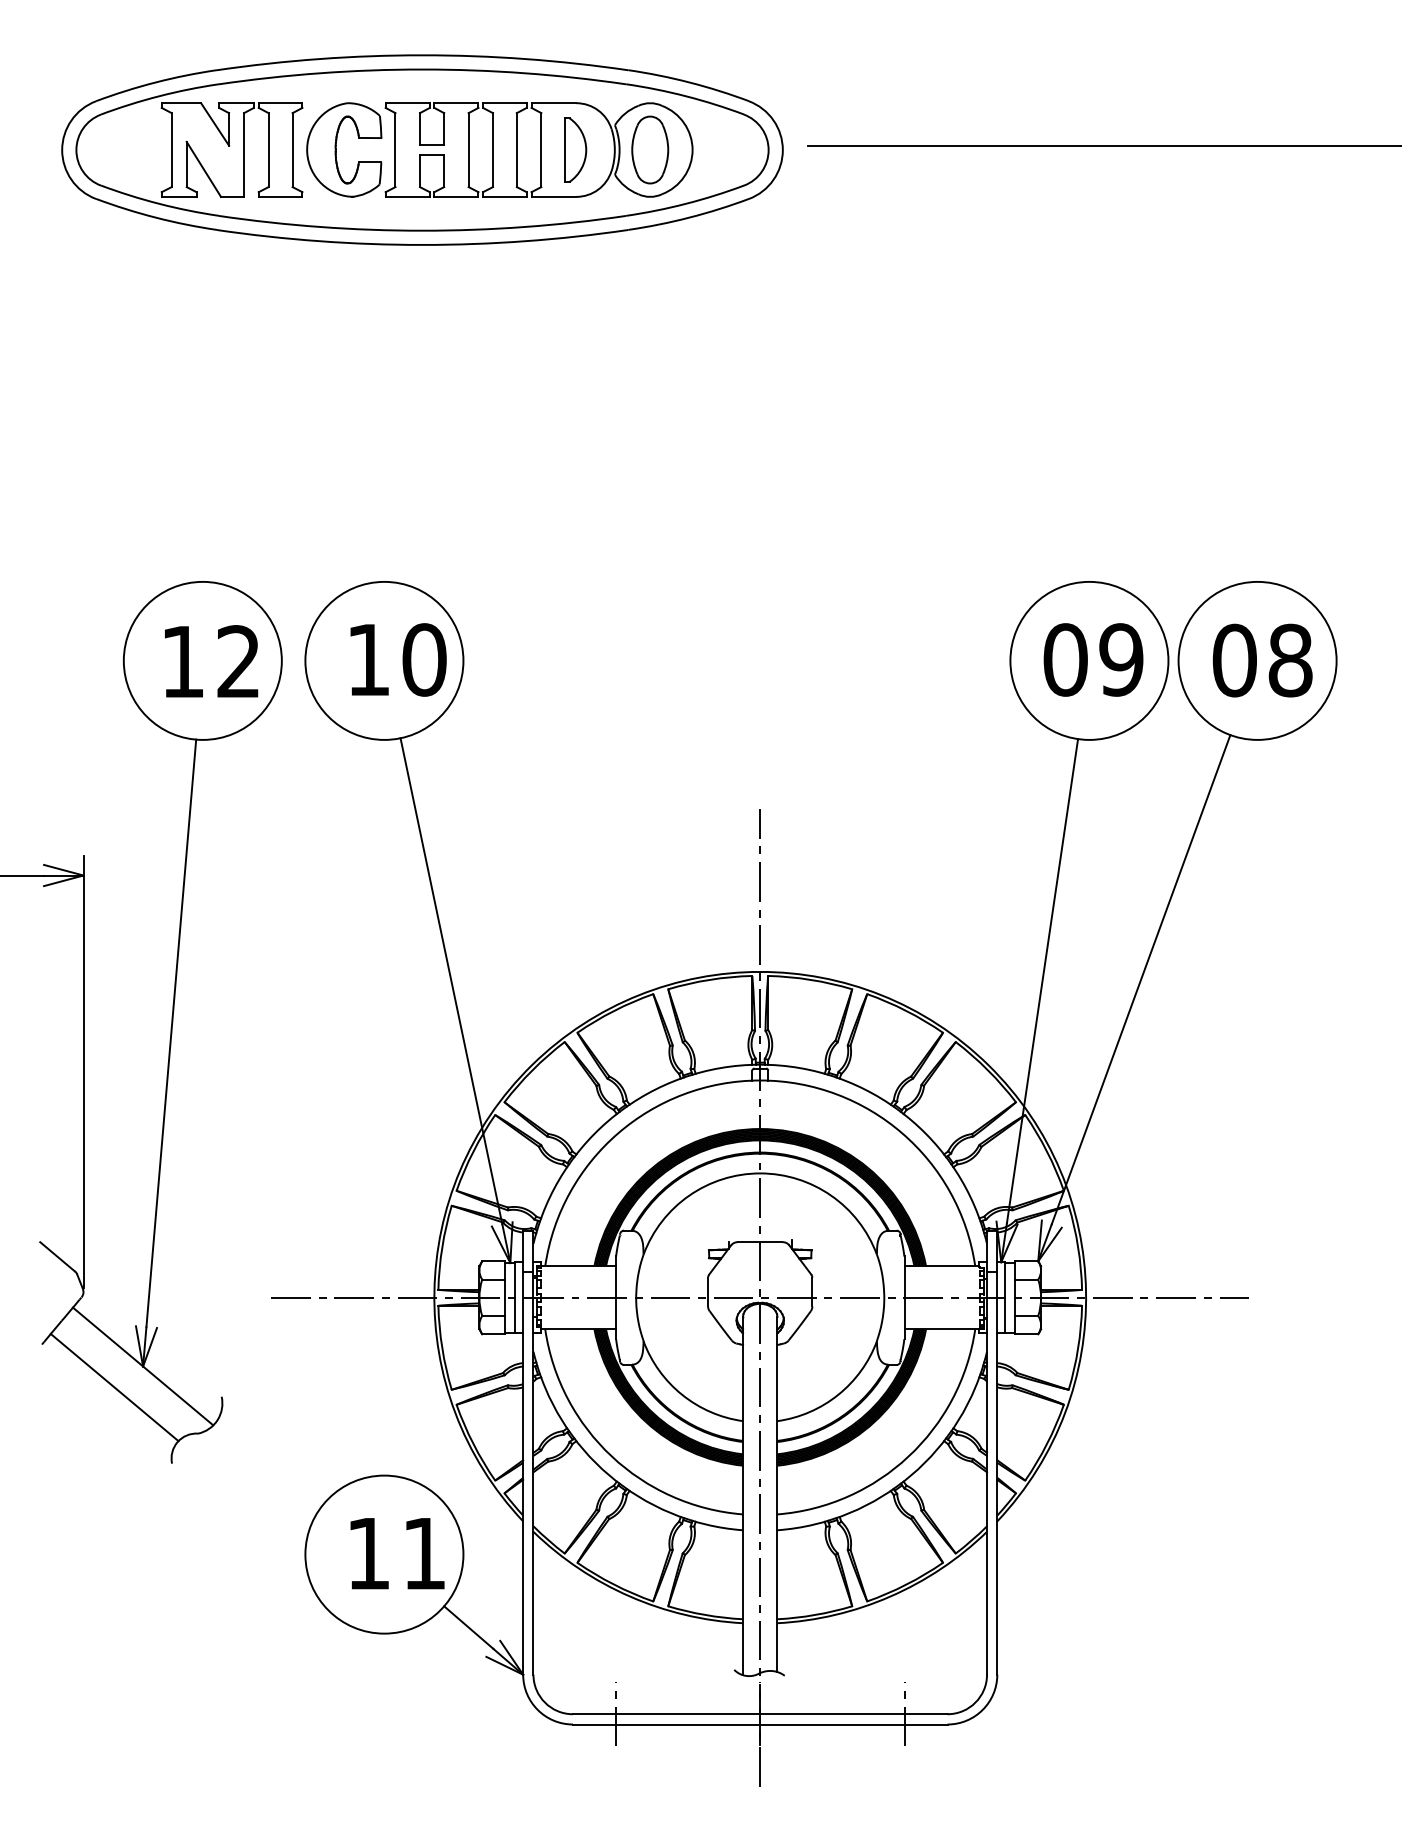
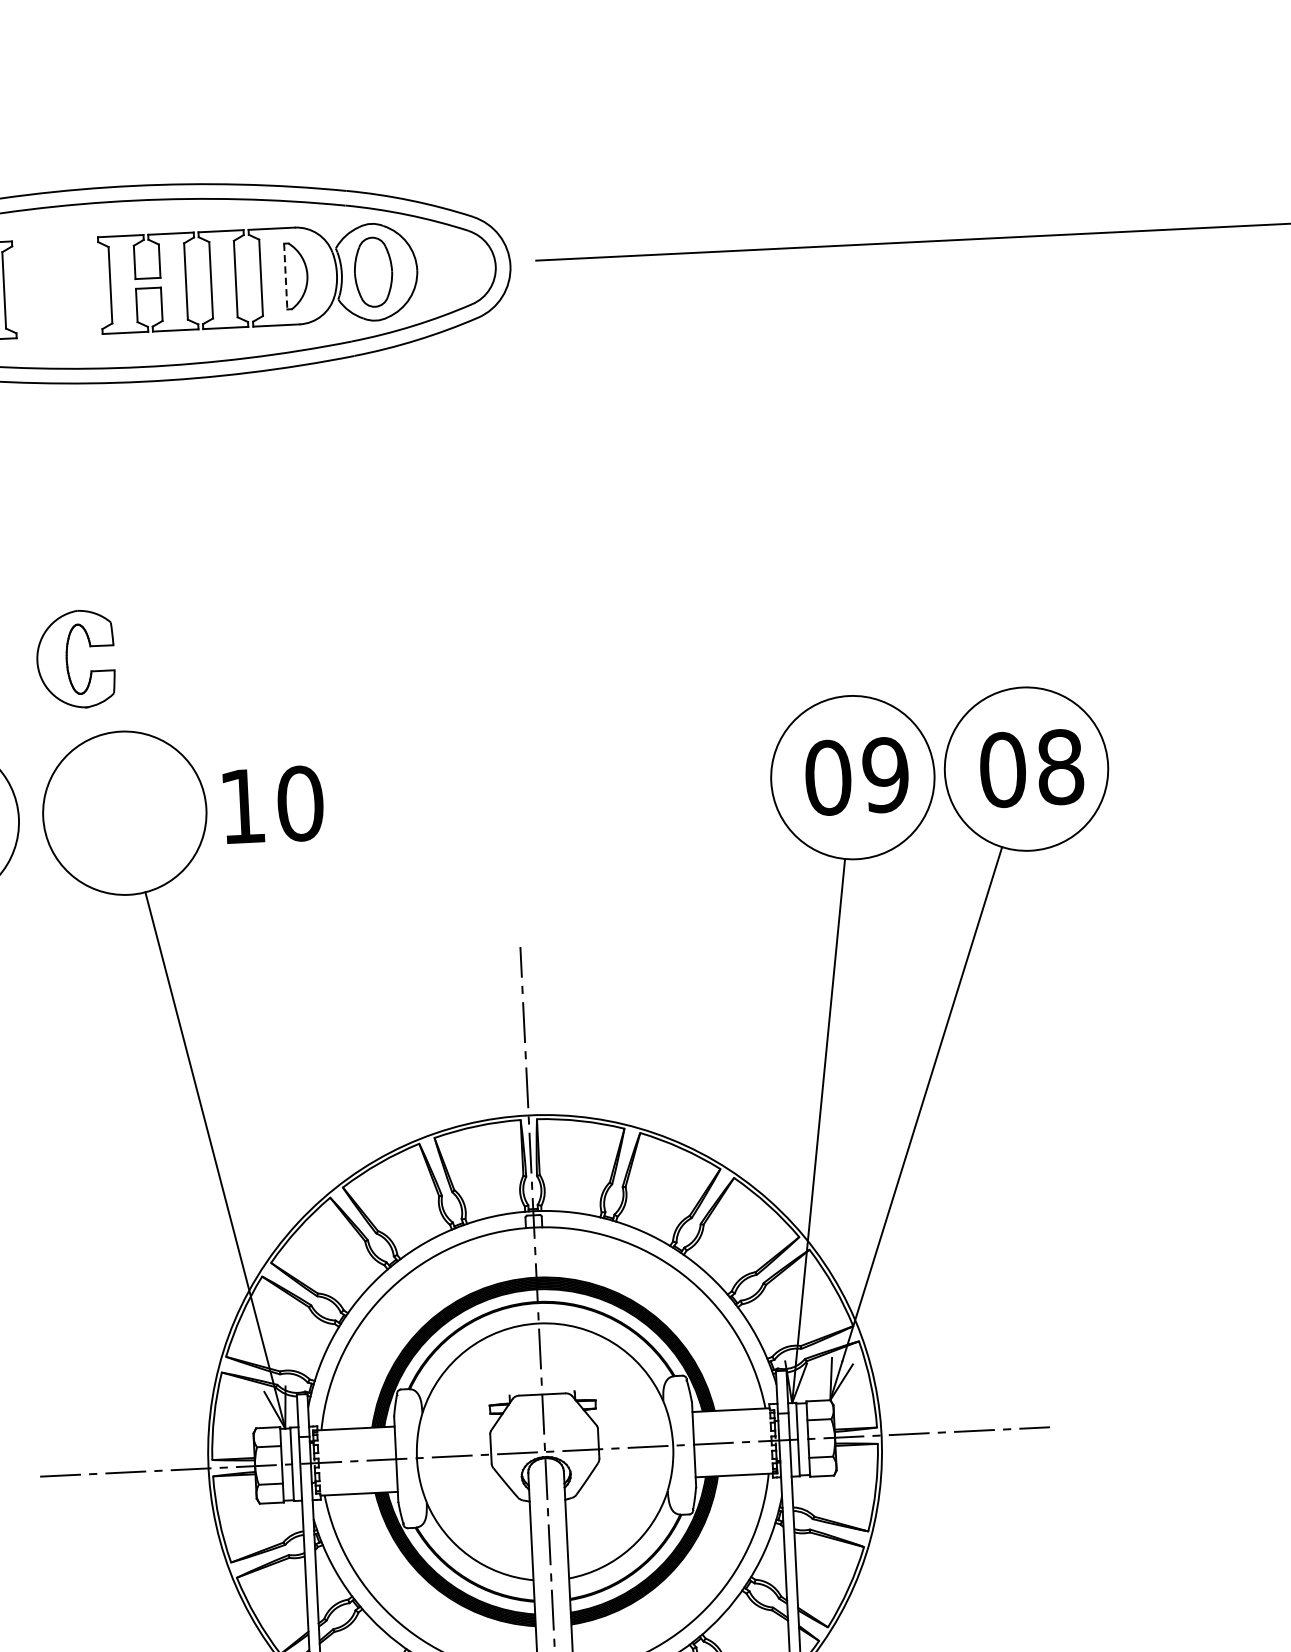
part: (336, 149) -> (67, 659), moved
line: (565, 150) -> (286, 277), solid -> dashed
text: (398, 659) -> (273, 804), moved

